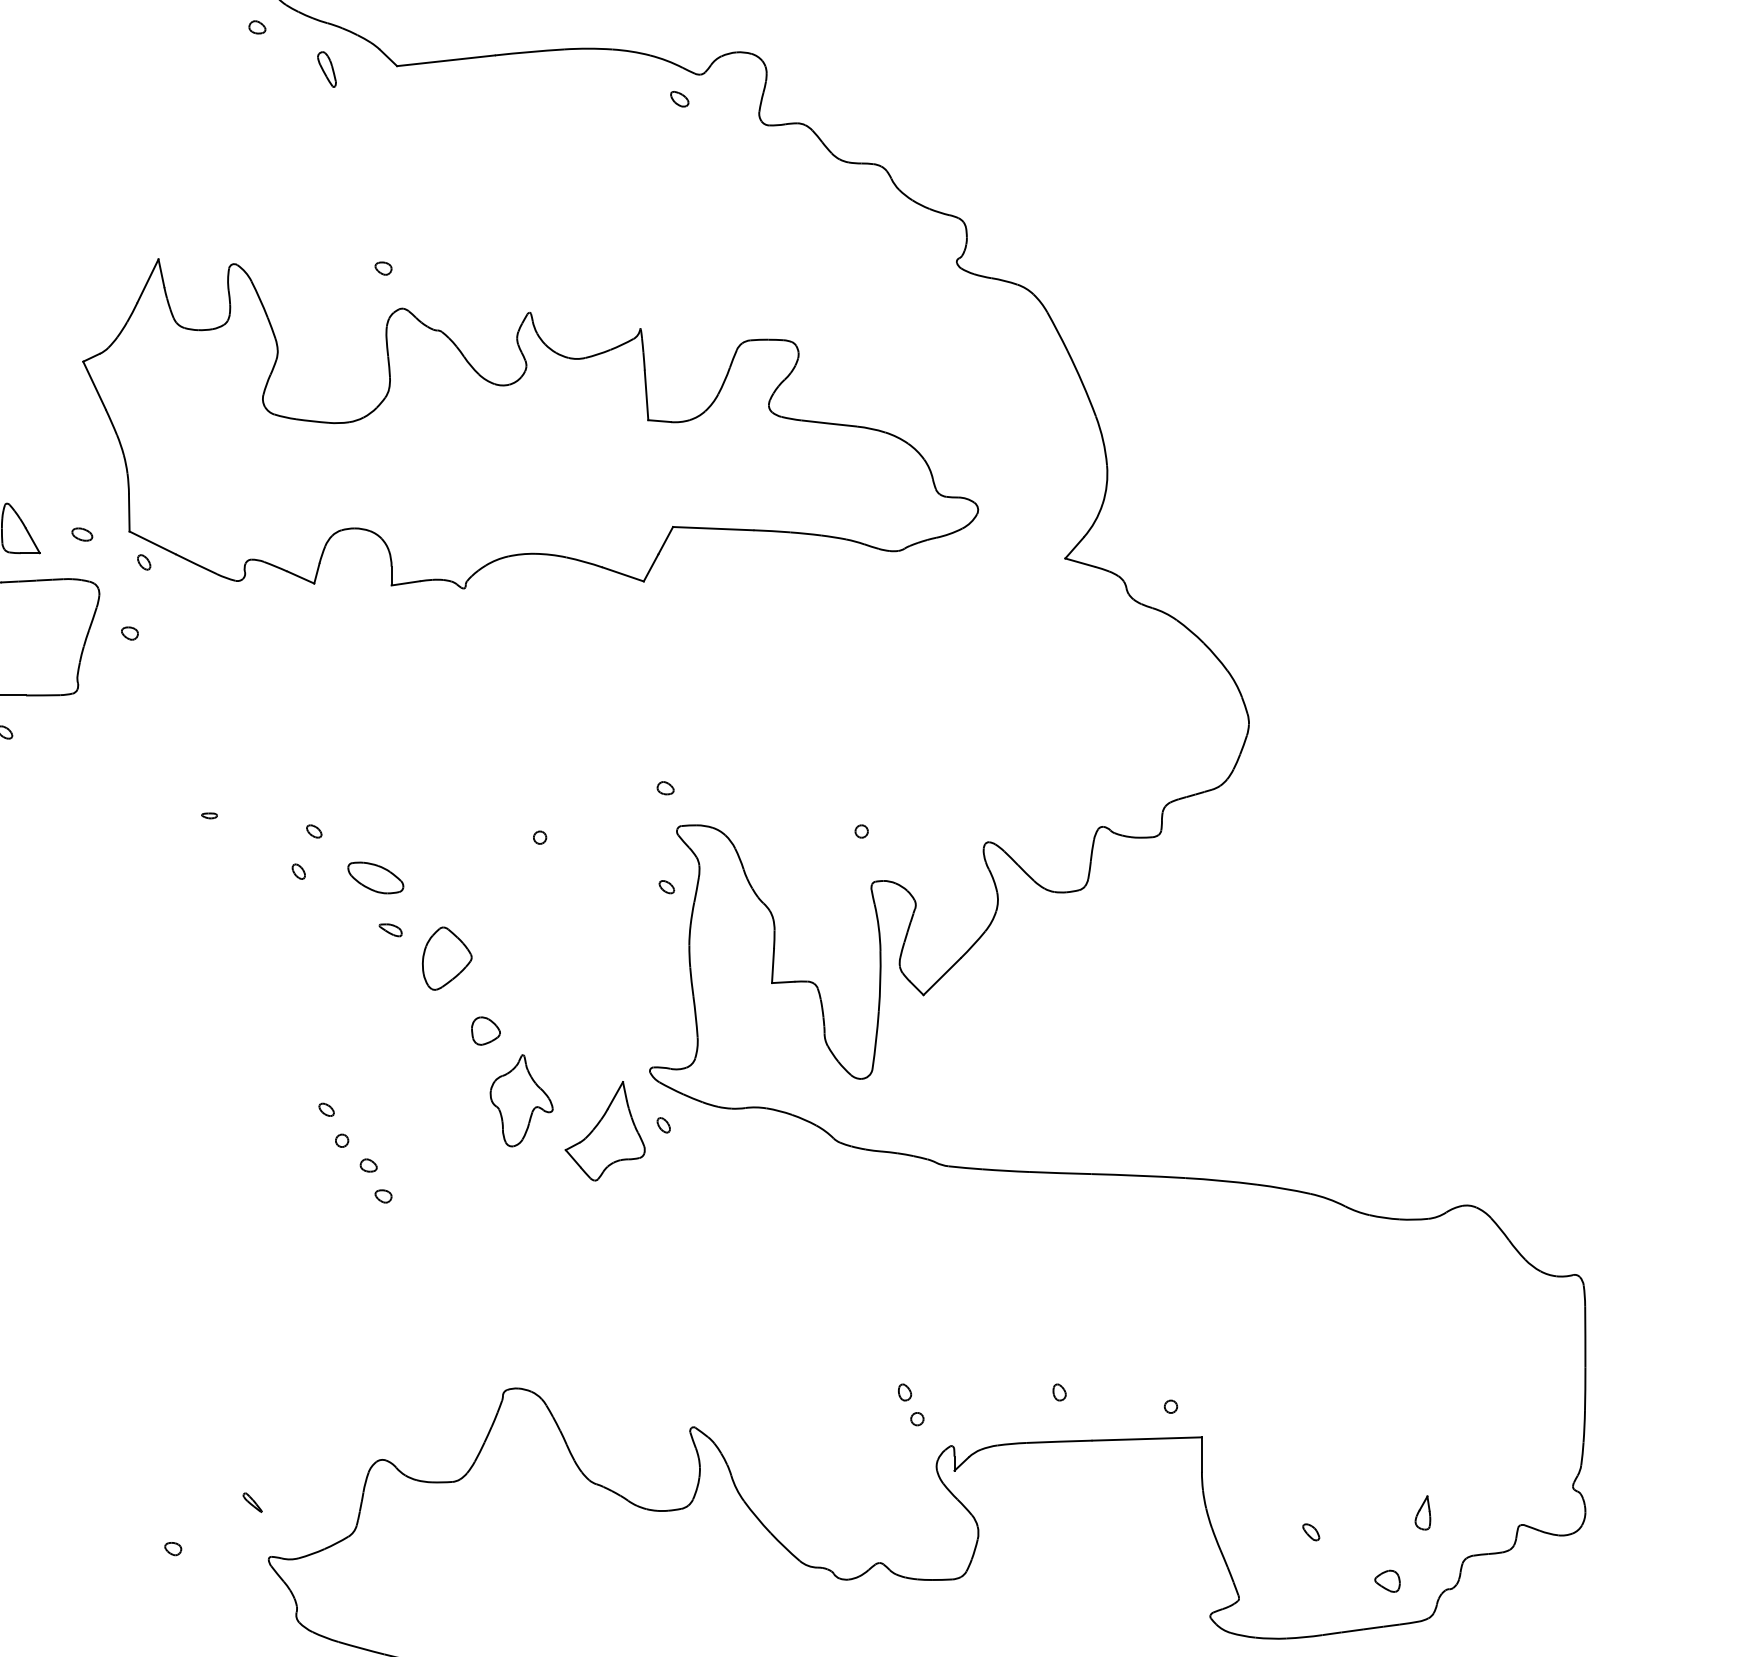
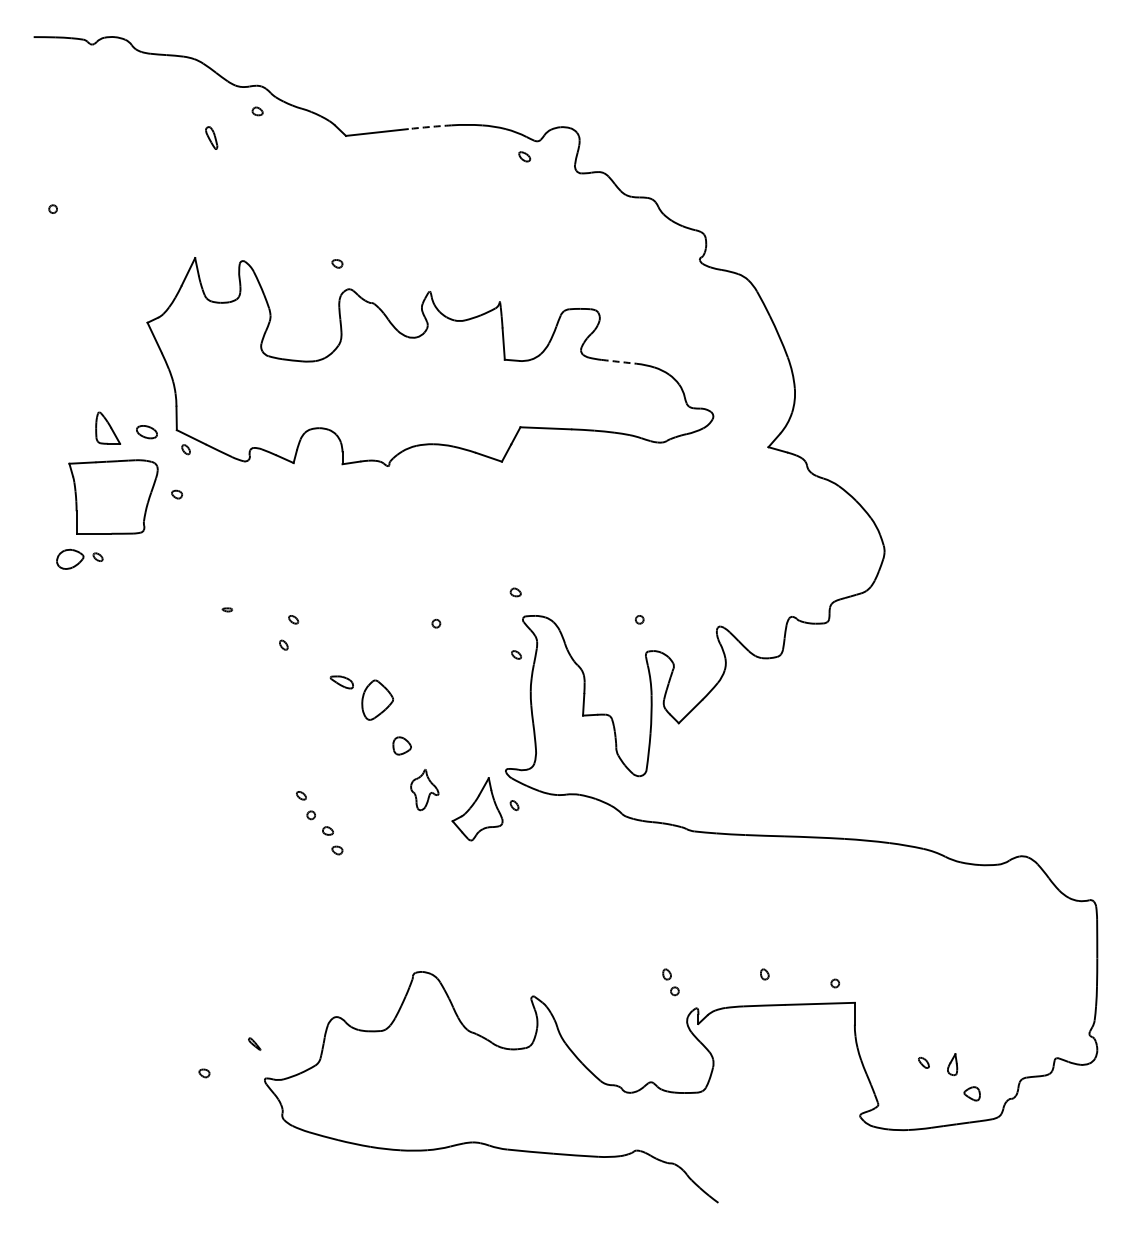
arc: (529, 52) -> (429, 127), solid -> dashed
part: (326, 68) -> (211, 137), moved
arc: (829, 422) -> (619, 361), solid -> dashed
part: (81, 533) -> (146, 431), size x1.6
part: (375, 876) -> (332, 648), removed
part: (389, 929) -> (341, 681), size x1.6
part: (521, 1099) -> (424, 789), size x0.7
part: (1422, 1512) -> (952, 1064), moved

